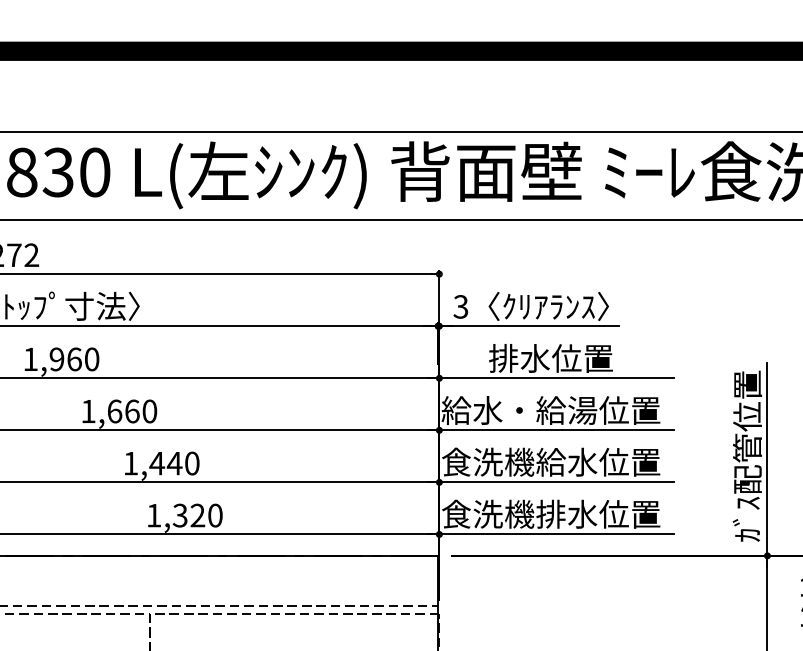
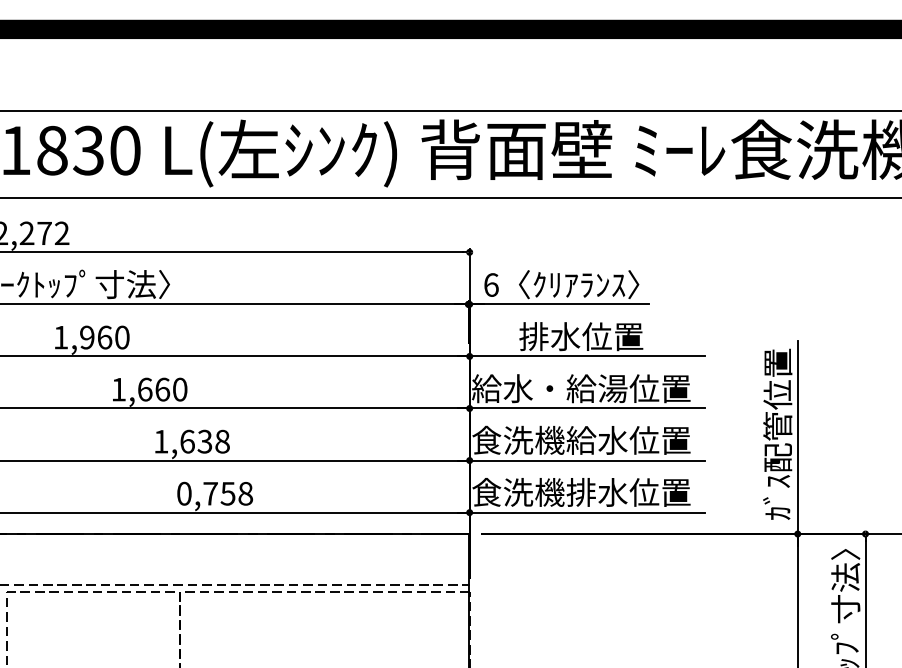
text: (460, 306) -> (490, 284), 3 -> 6
text: (174, 463) -> (204, 441), 1,440 -> 1,638
text: (185, 515) -> (215, 493), 1,320 -> 0,758

